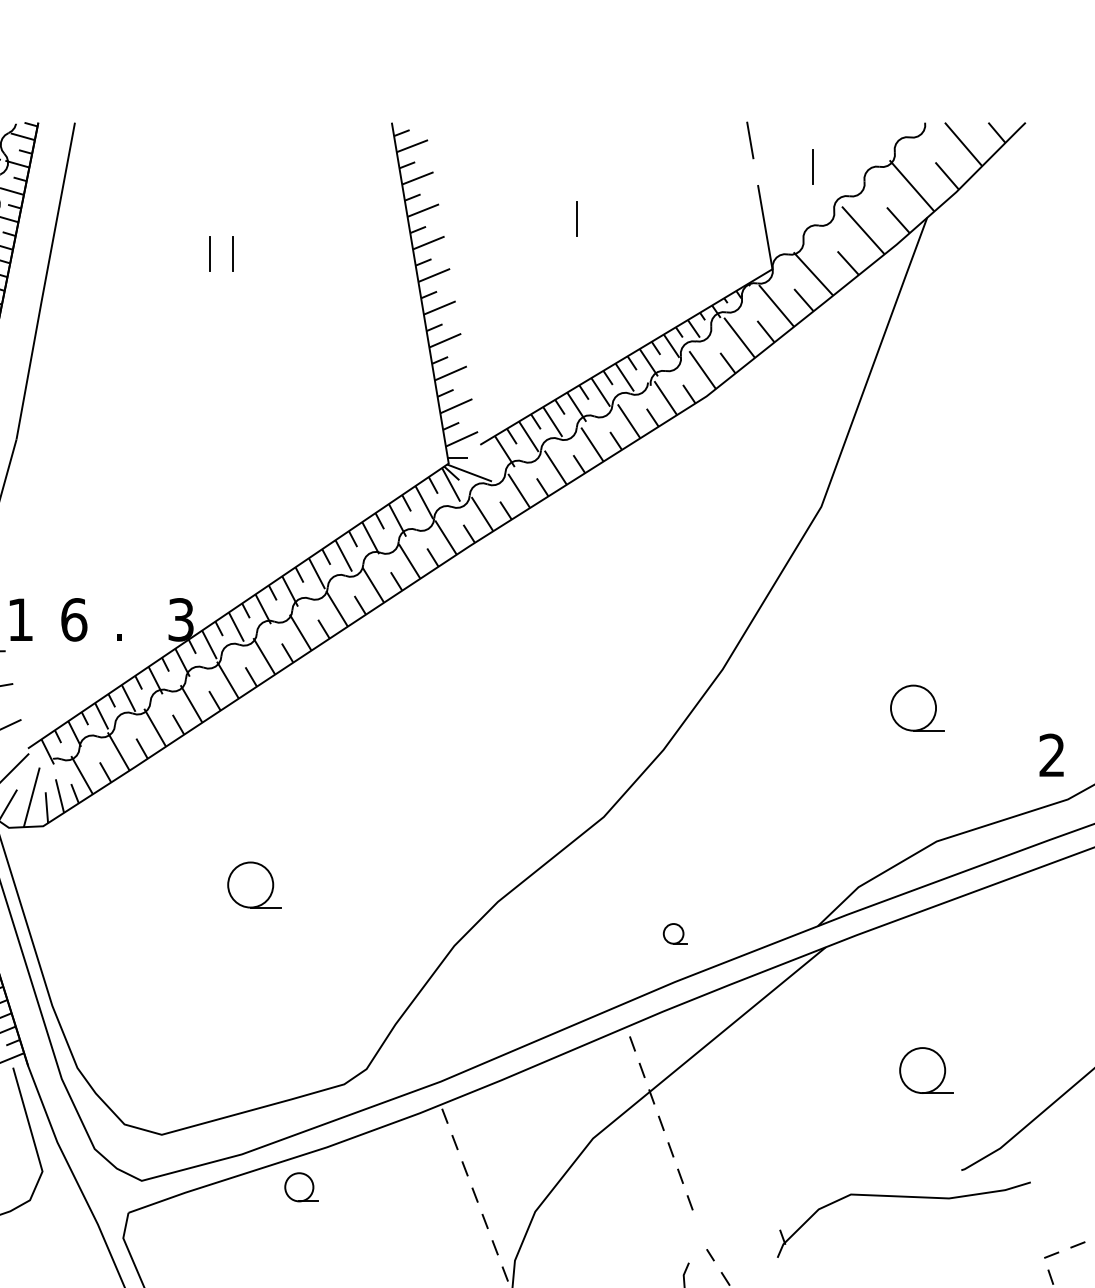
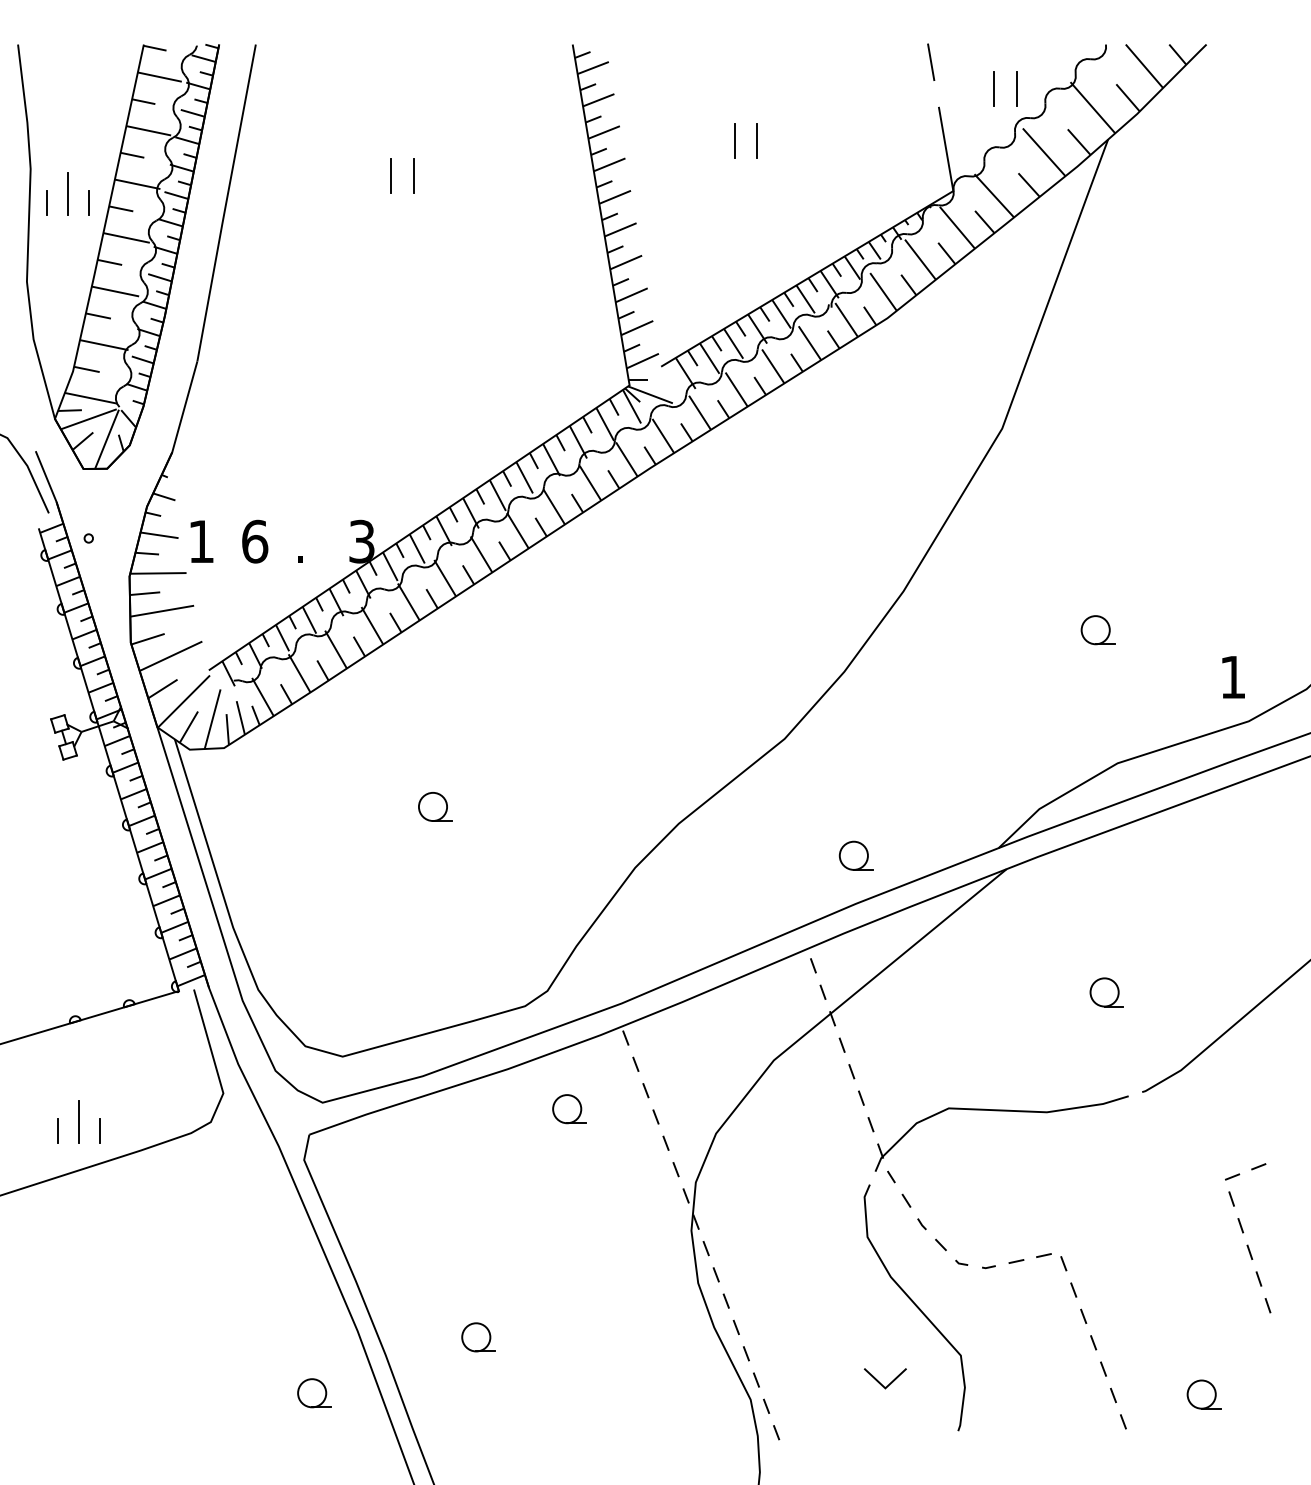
line: (835, 166) -> (1016, 88), added
line: (553, 218) -> (734, 140), added
part: (916, 708) -> (1097, 630), size x0.62
text: (1051, 754) -> (1232, 676), 2 -> 1
part: (254, 884) -> (435, 806), size x0.62
part: (674, 933) -> (855, 855), size x1.43
part: (925, 1070) -> (1106, 992), size x0.62
part: (301, 1187) -> (569, 1109), moved
part: (903, 1197) -> (1001, 1111), moved

